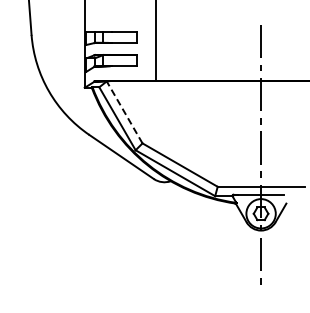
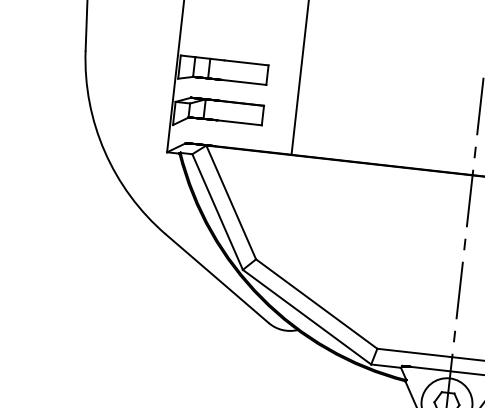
line: (124, 112) -> (230, 202), dashed -> solid

